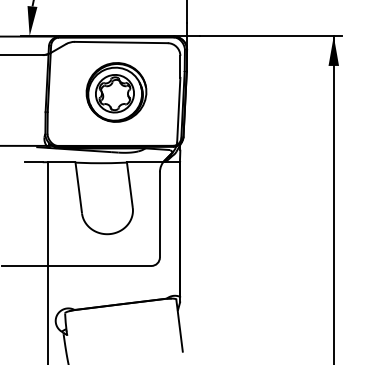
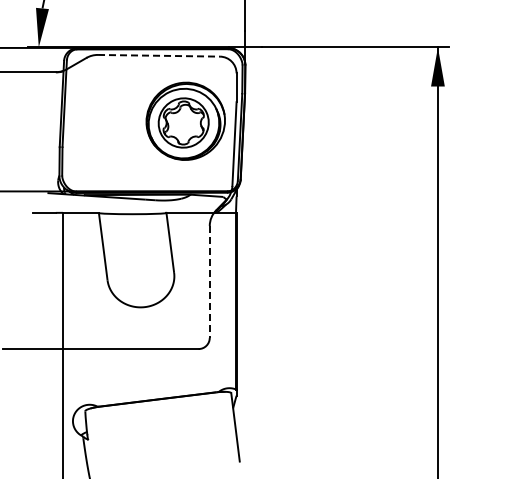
line: (121, 42) -> (159, 55), solid -> dashed
part: (116, 91) -> (185, 120), moved
line: (159, 214) -> (209, 281), solid -> dashed

